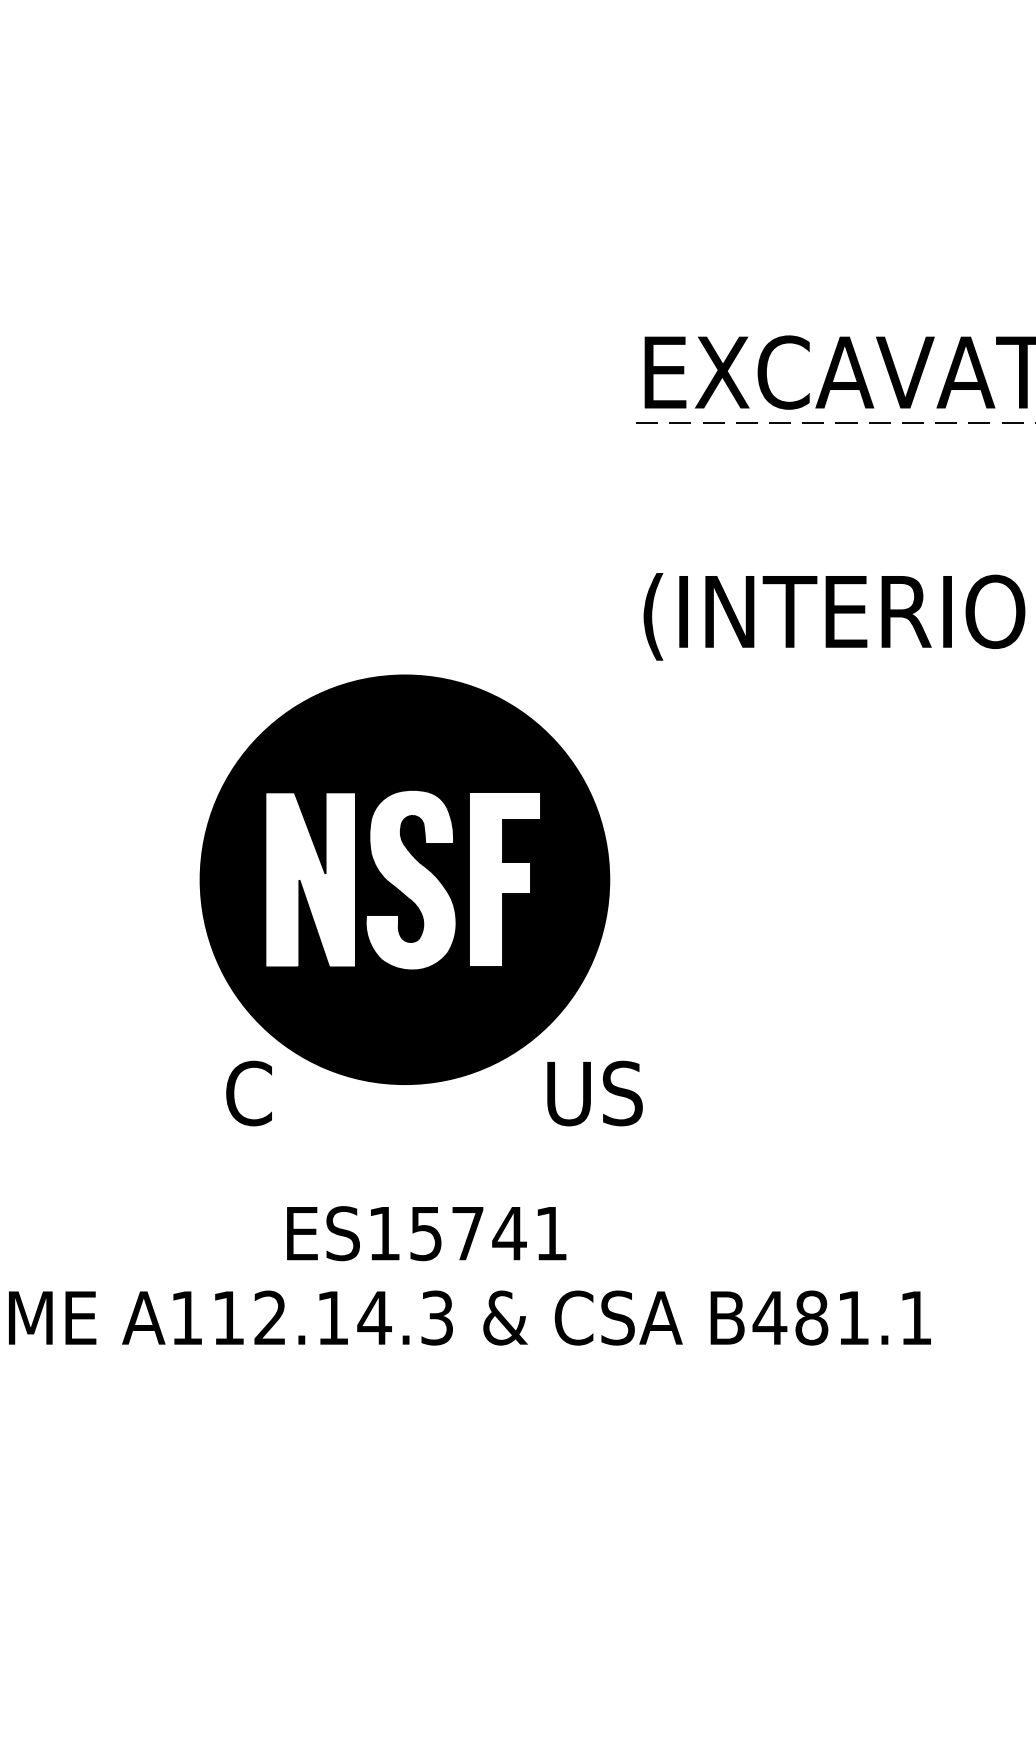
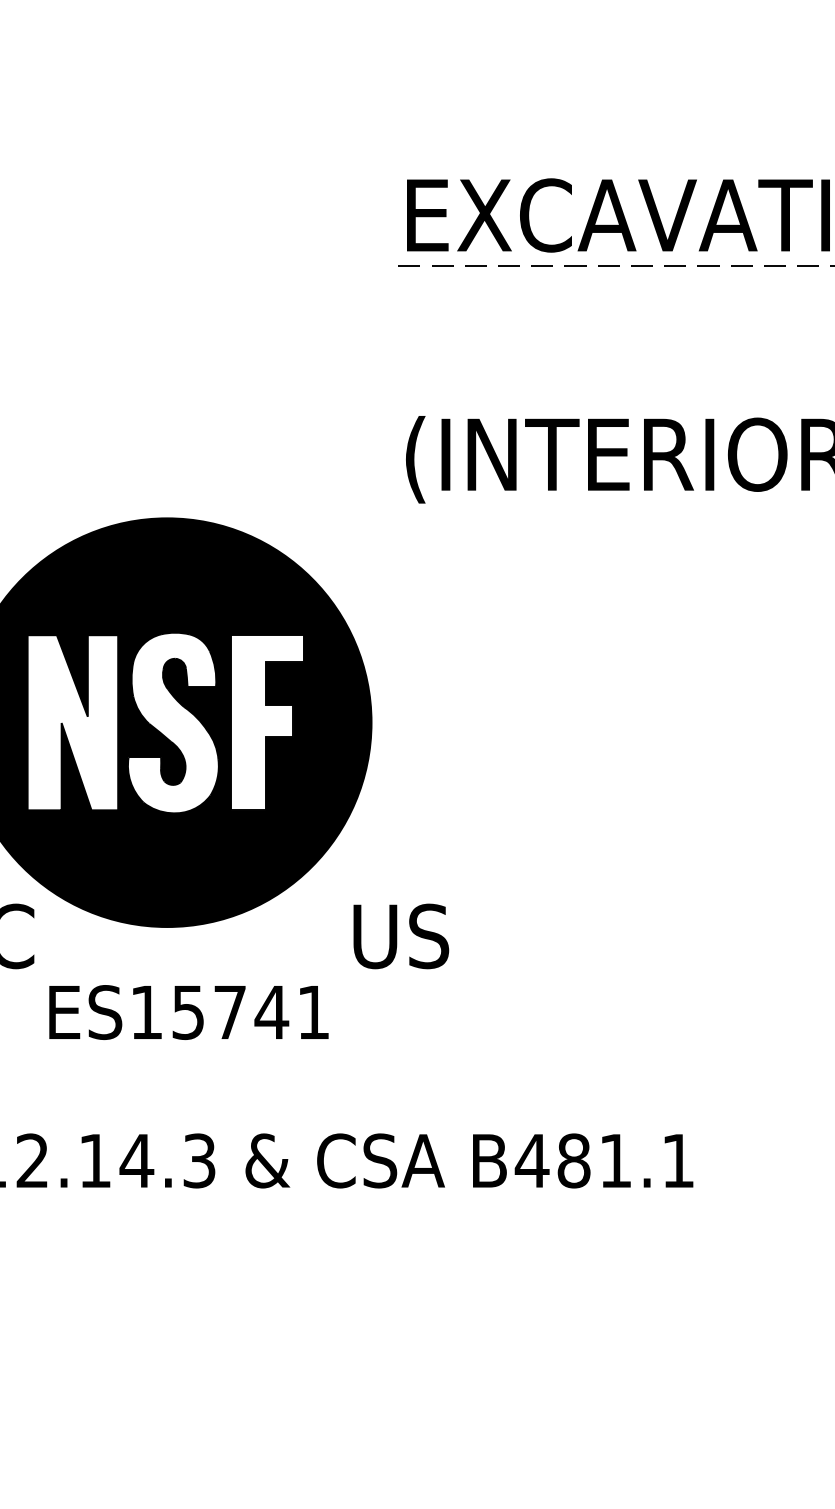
text: (594, 1093) -> (400, 936), moved
text: (426, 1233) -> (188, 1012), moved

